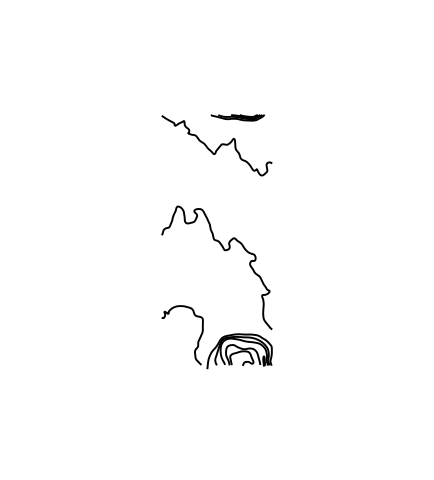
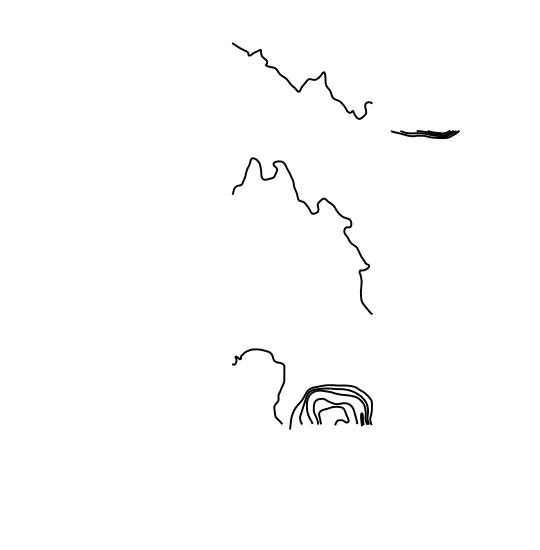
part: (237, 117) -> (424, 134), moved
part: (216, 337) -> (301, 389), moved

